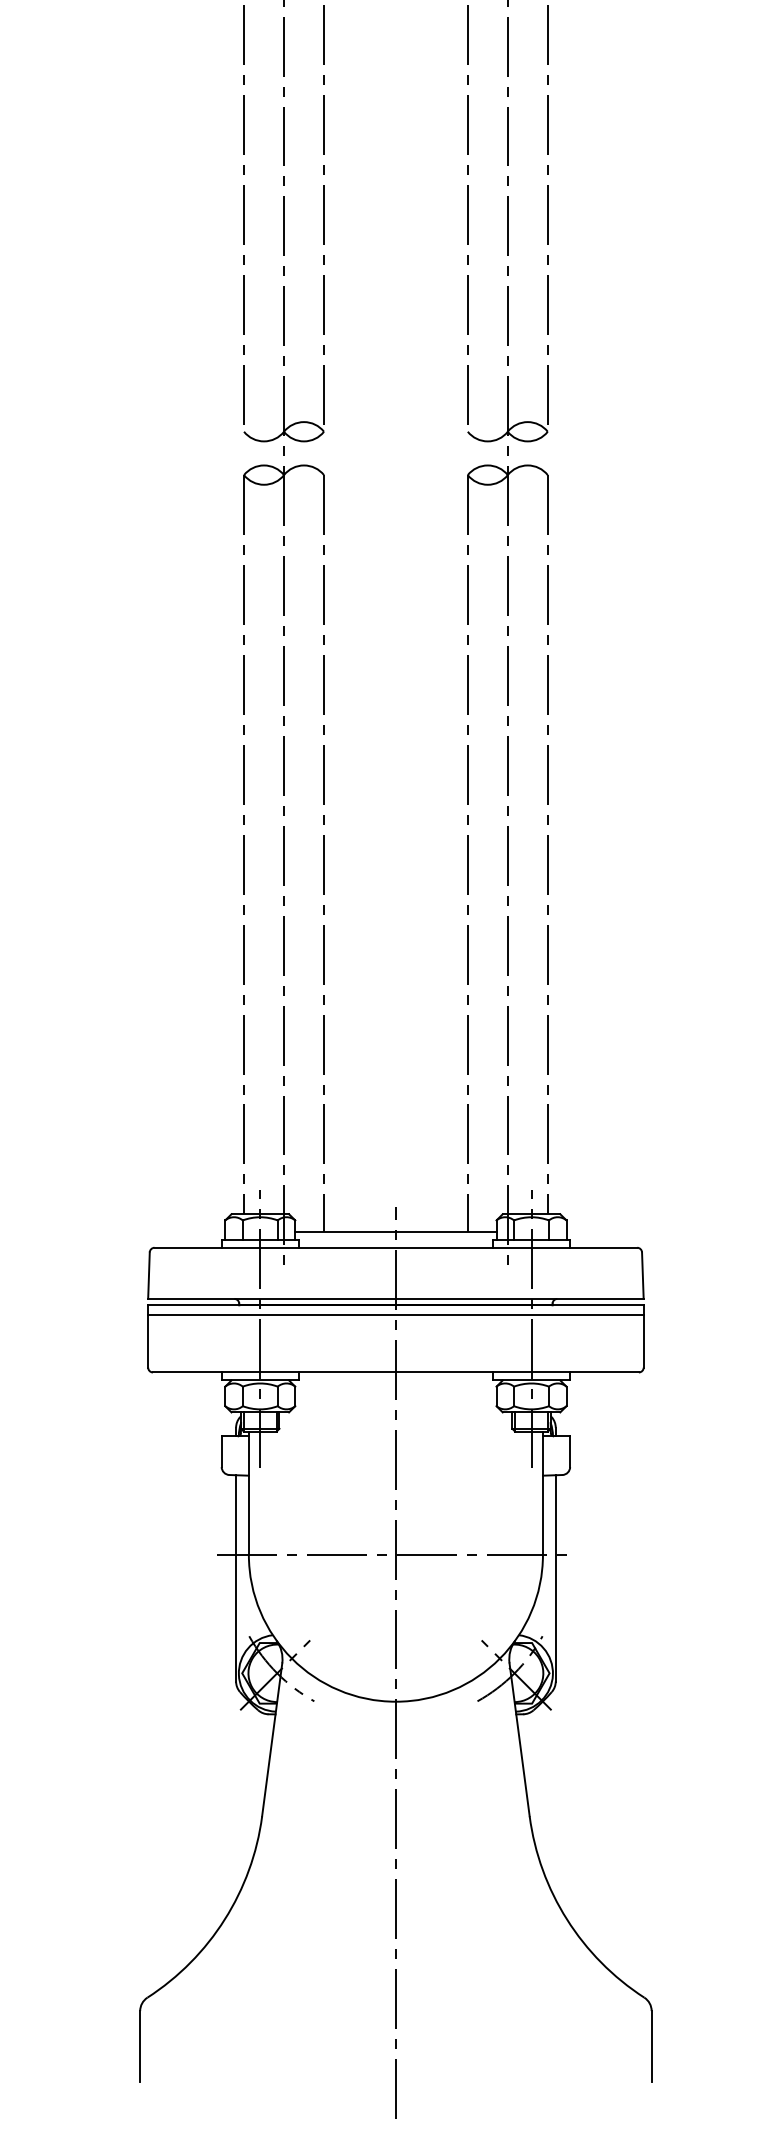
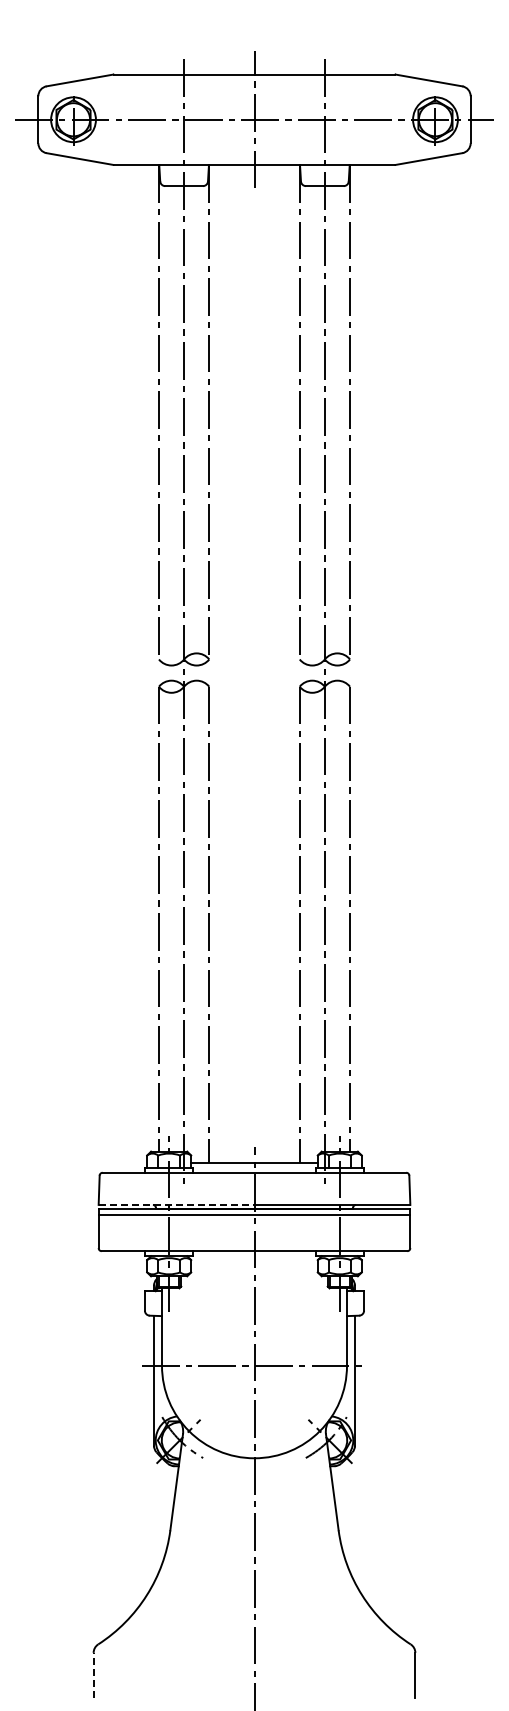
line: (271, 1298) -> (176, 1204), solid -> dashed
line: (139, 2045) -> (93, 1674), solid -> dashed

